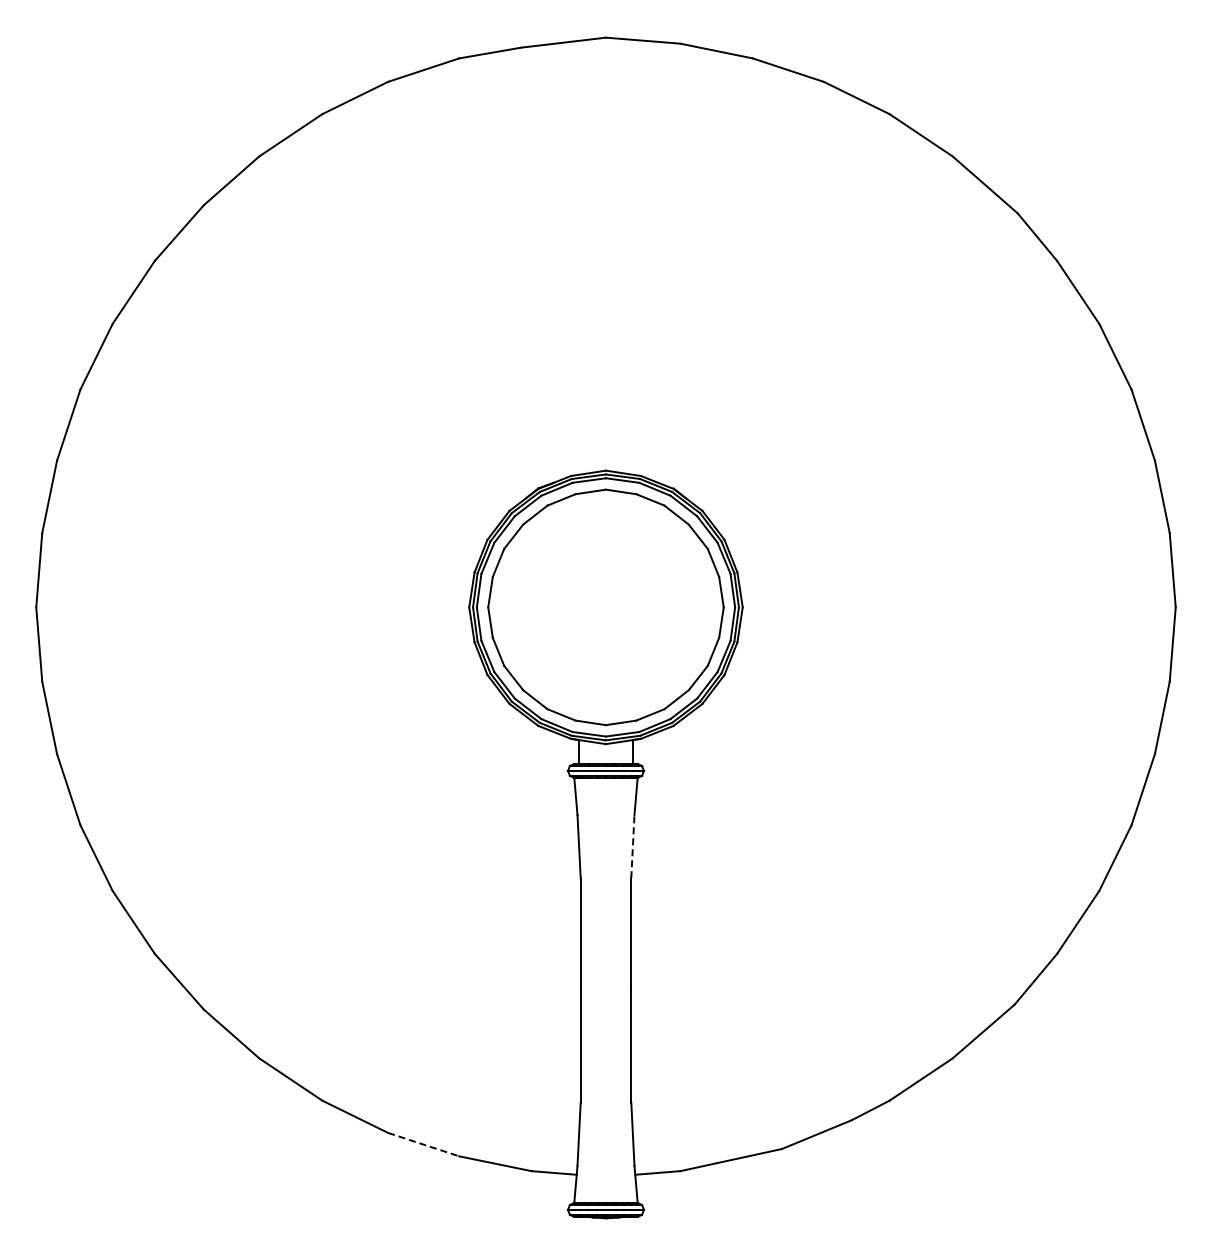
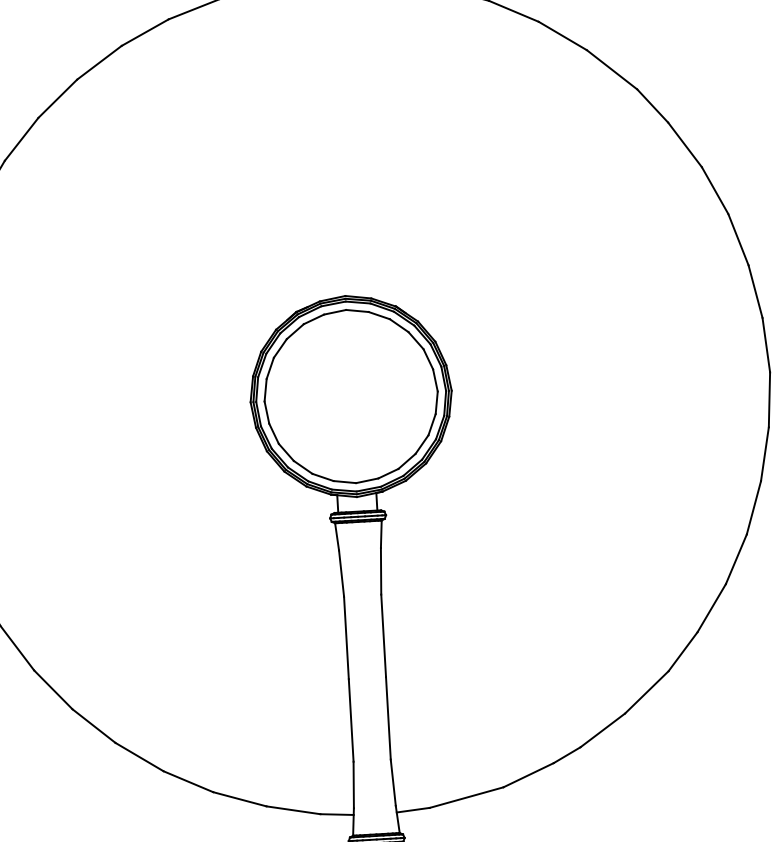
line: (632, 846) -> (380, 571), dashed -> solid
line: (424, 1144) -> (240, 799), dashed -> solid

